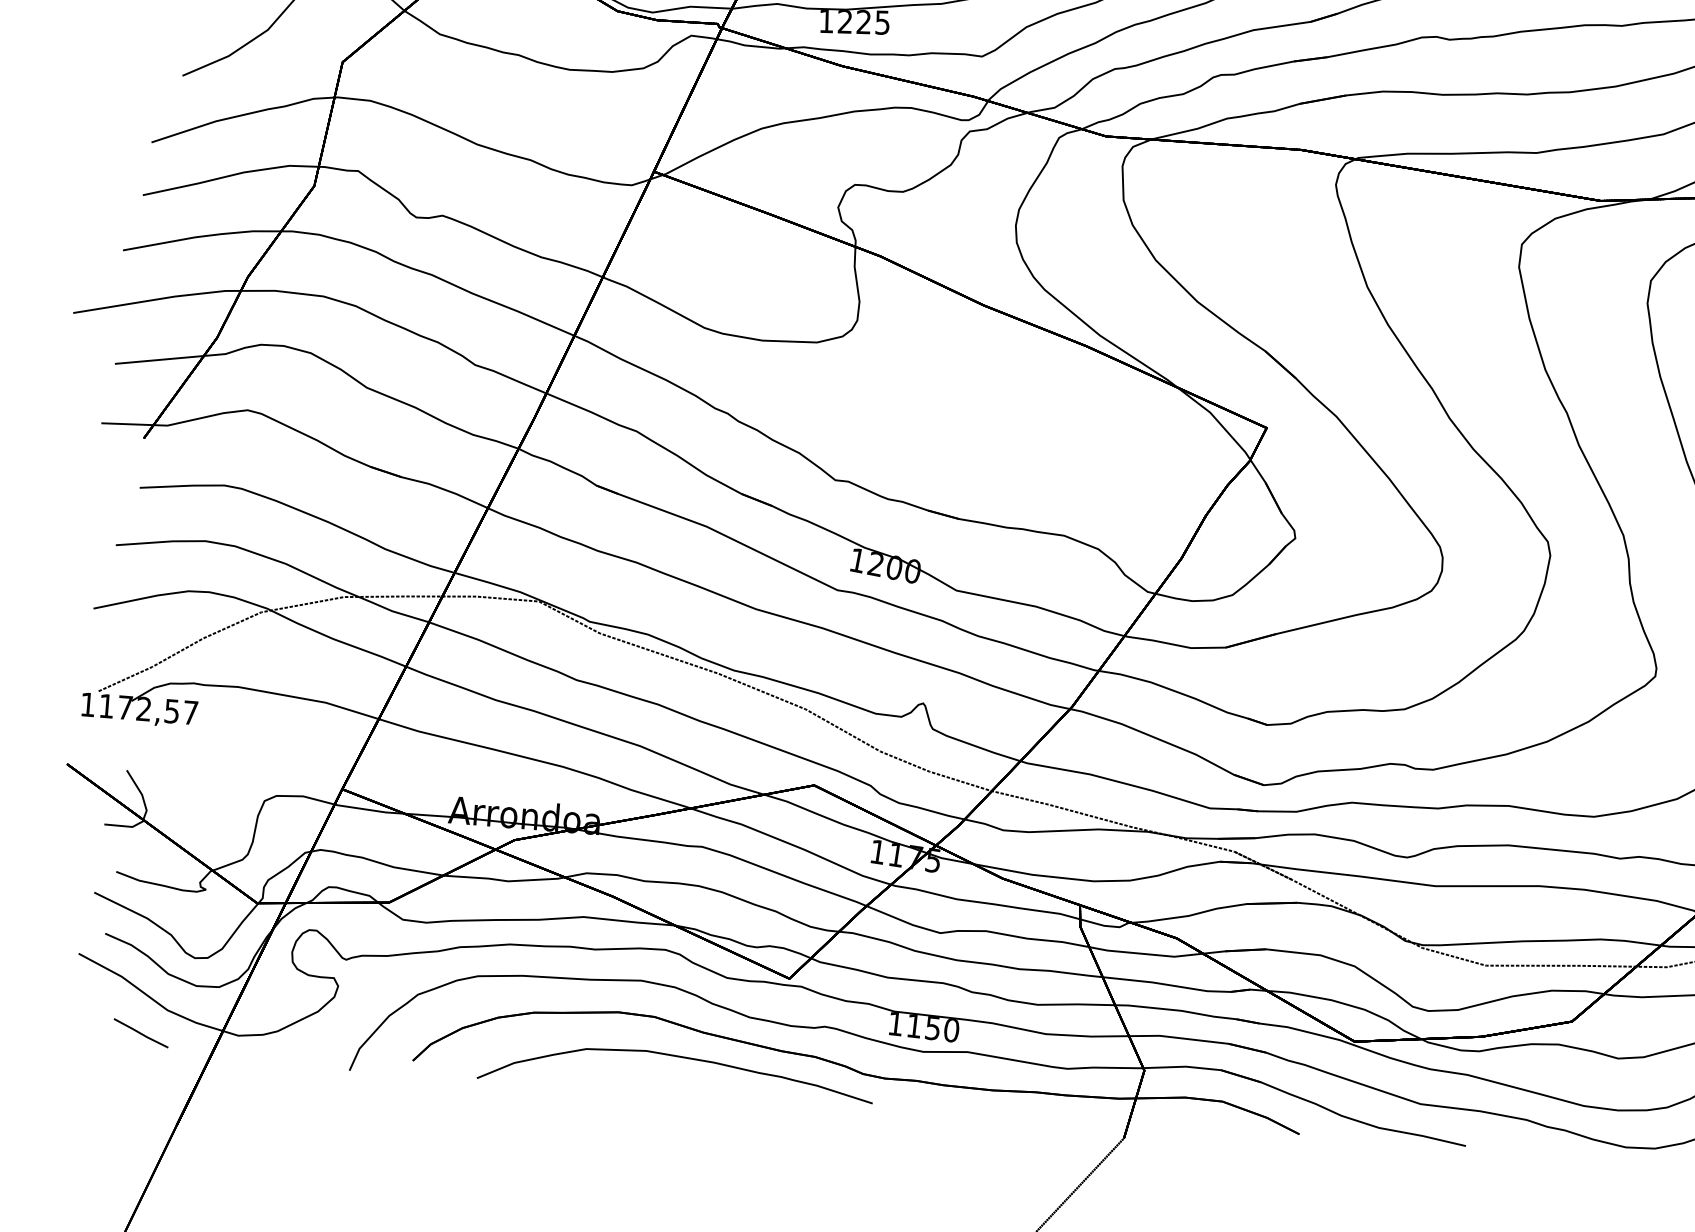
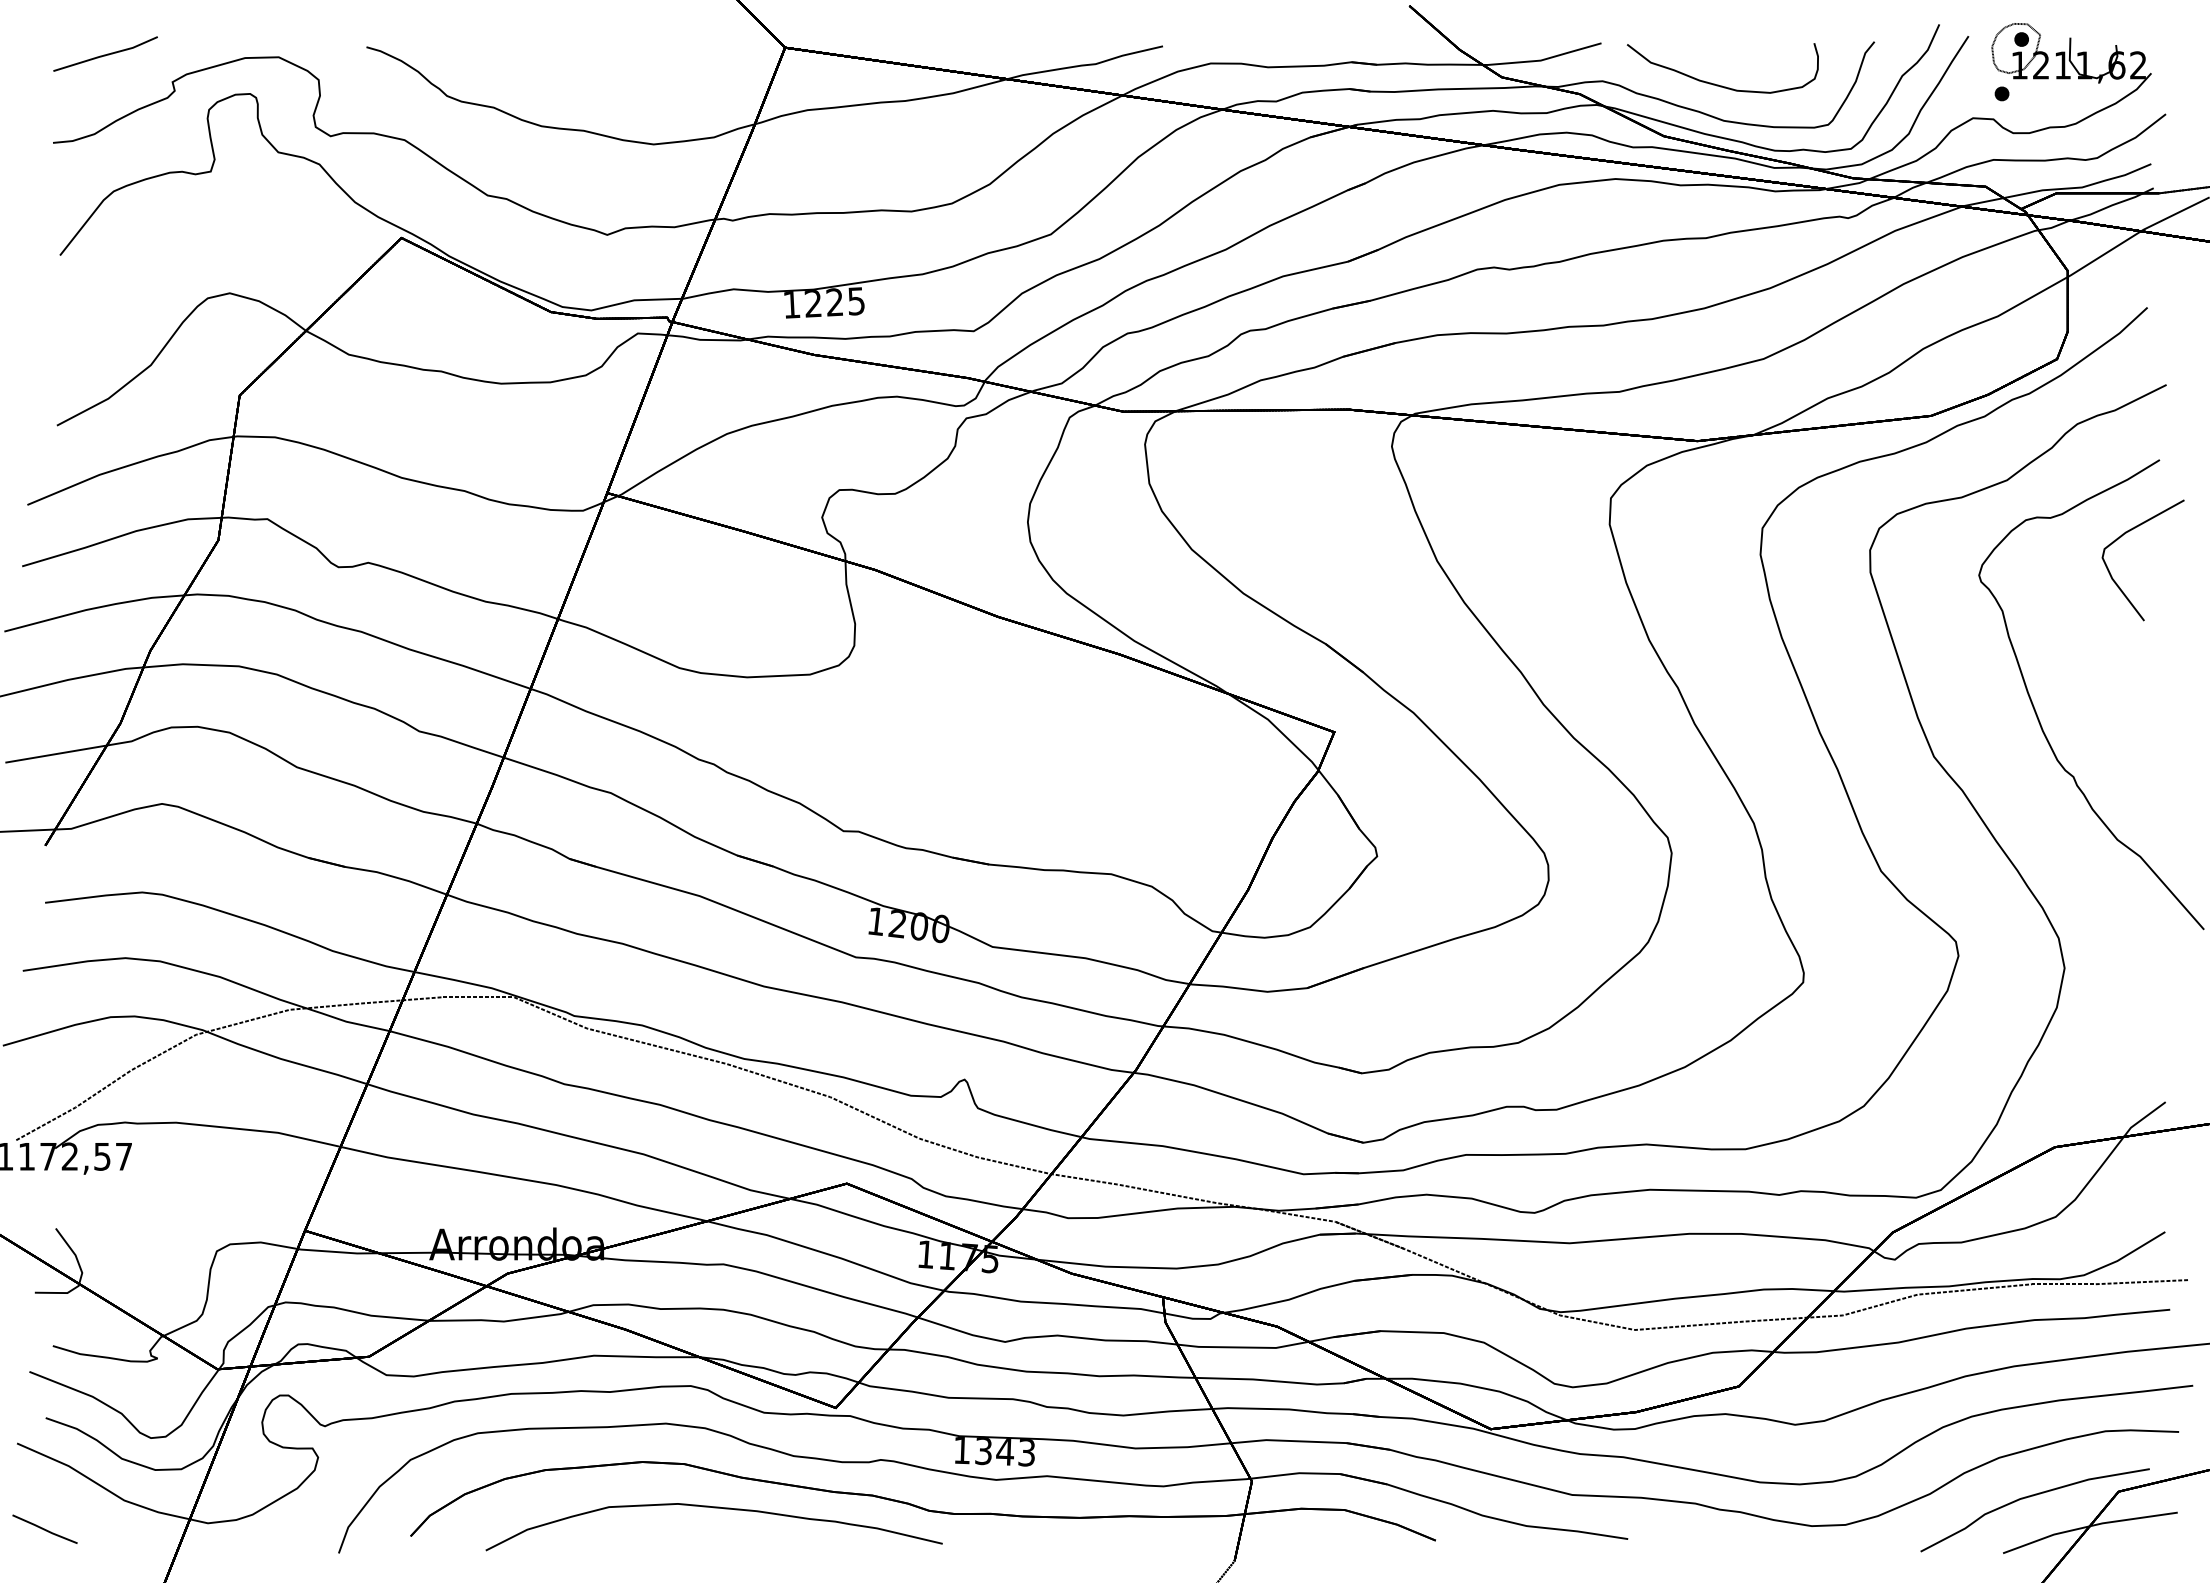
text: (933, 1027) -> (1005, 1451), 1150 -> 1343
line: (140, 1032) -> (44, 1528), moved

